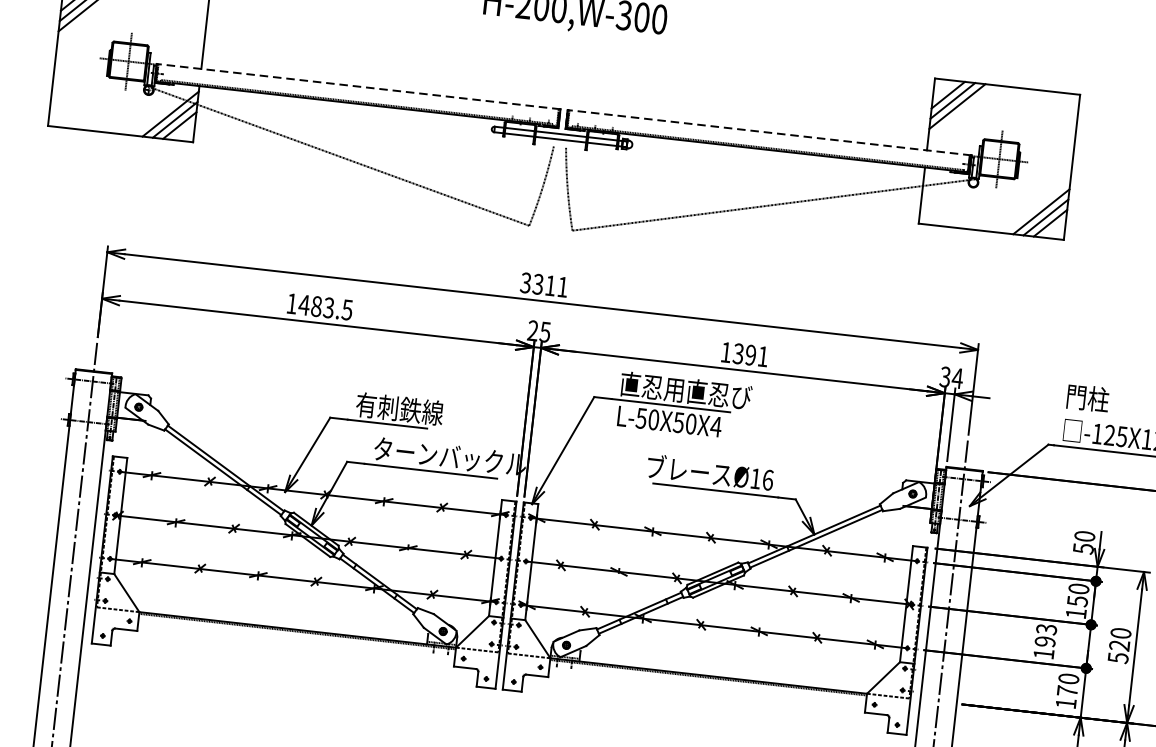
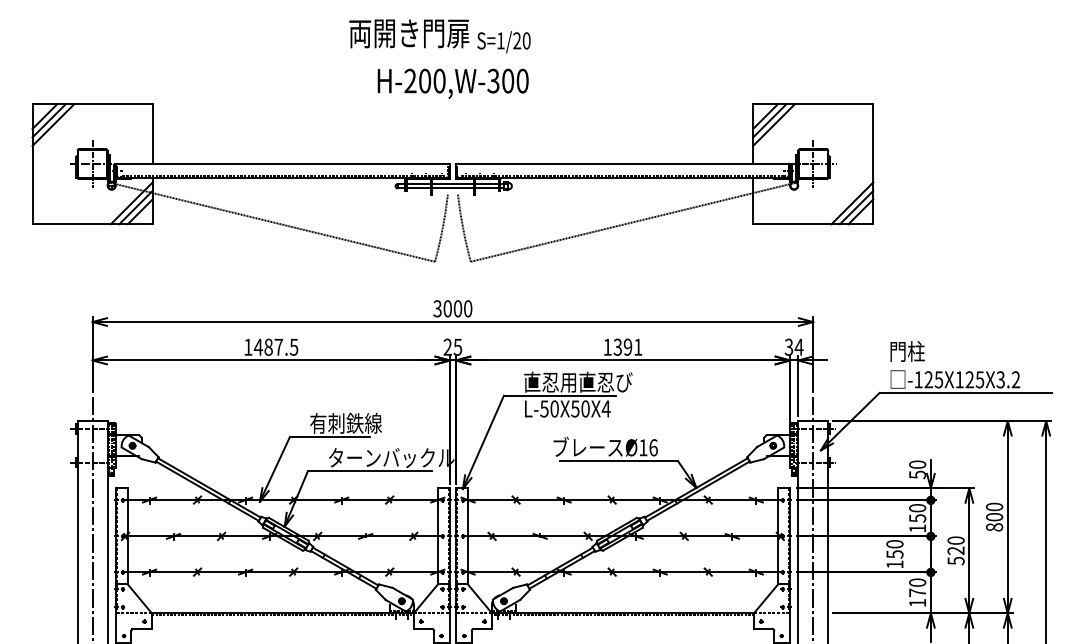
line: (358, 86) -> (282, 163), dashed -> solid
line: (769, 132) -> (622, 163), dashed -> solid
text: (550, 285) -> (457, 308), 3311 -> 3000
text: (328, 306) -> (278, 346), 1483.5 -> 1487.5
text: (1045, 635) -> (894, 549), 193 -> 150

